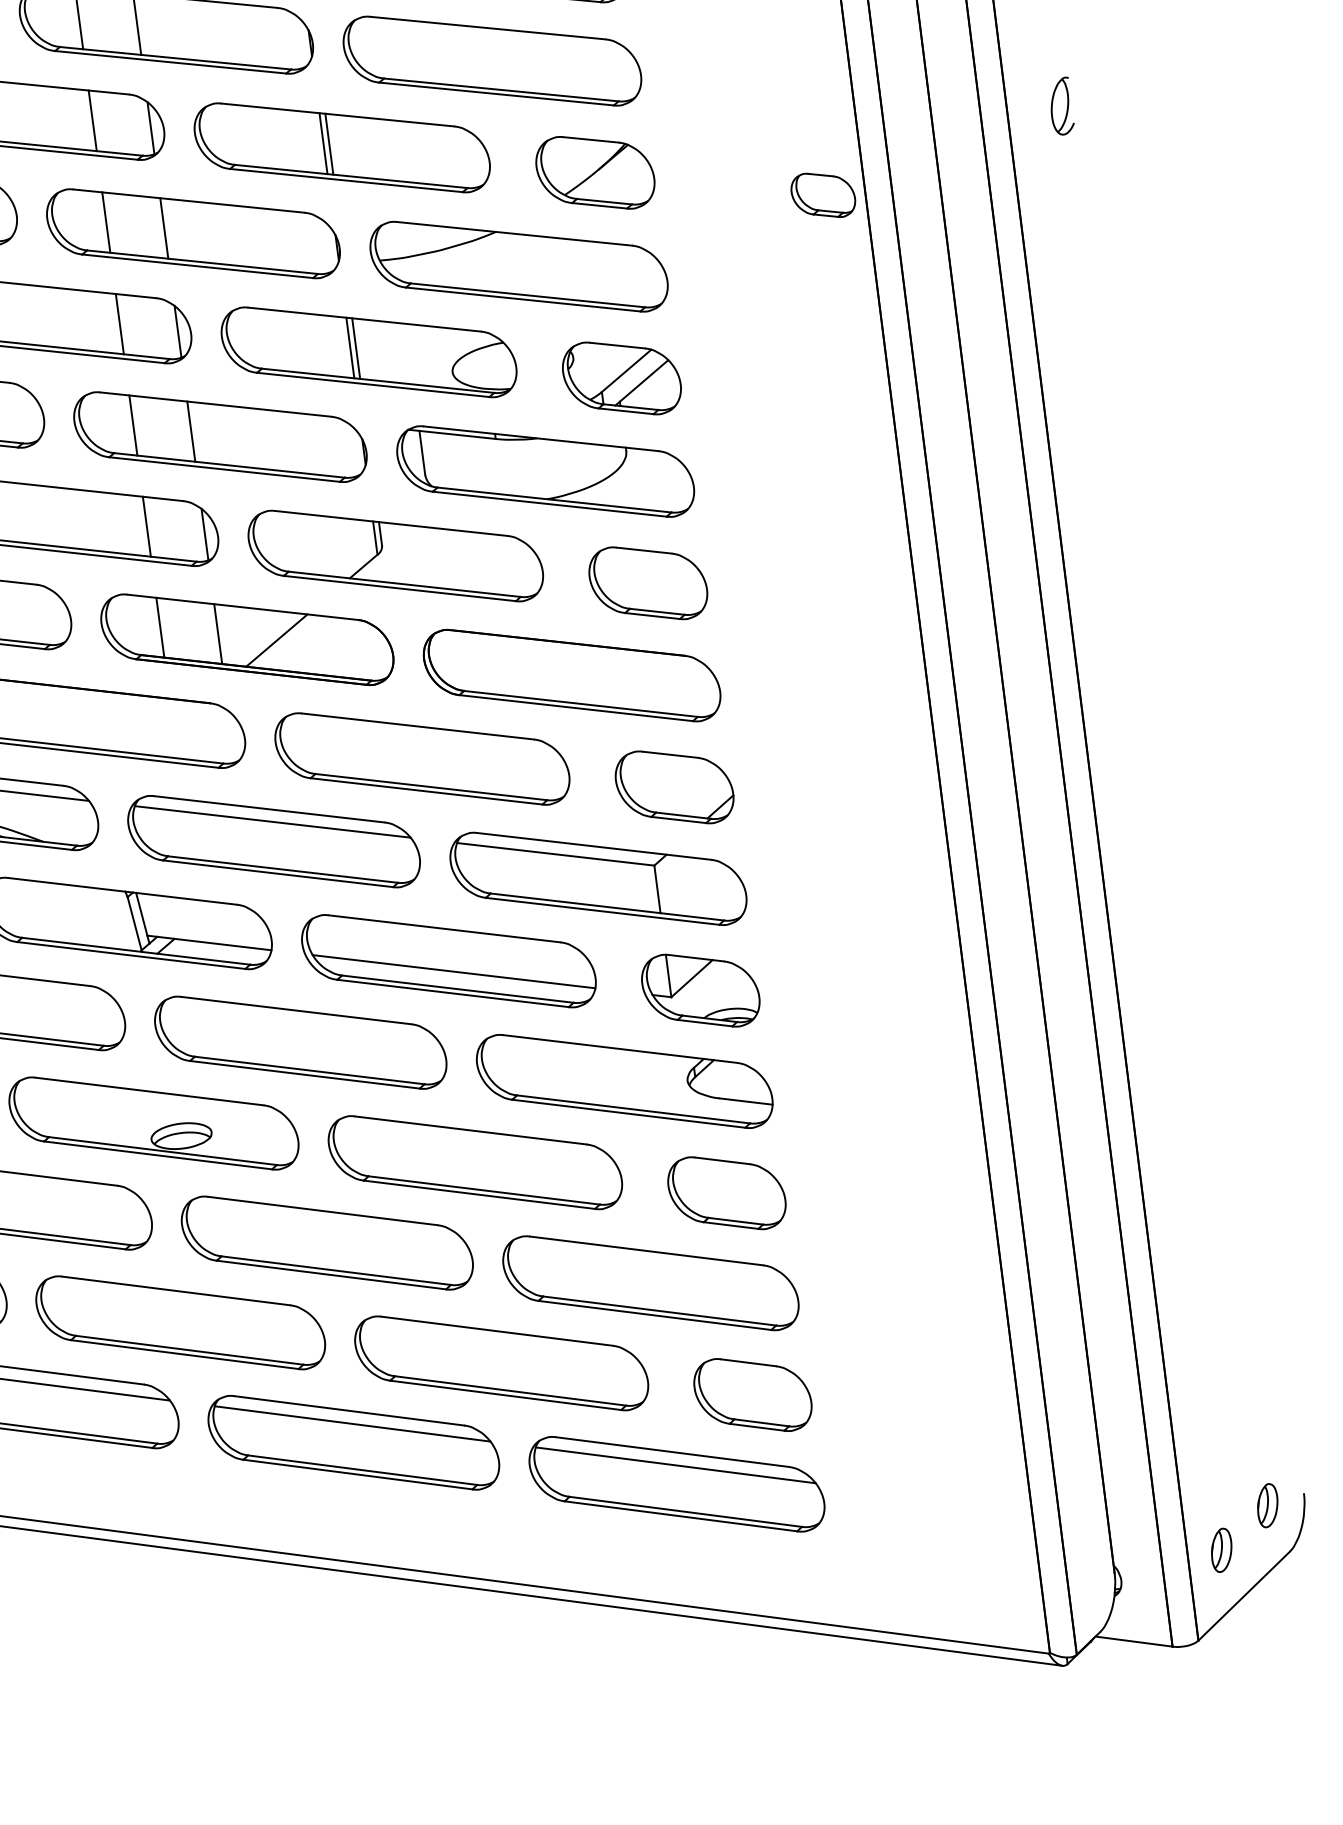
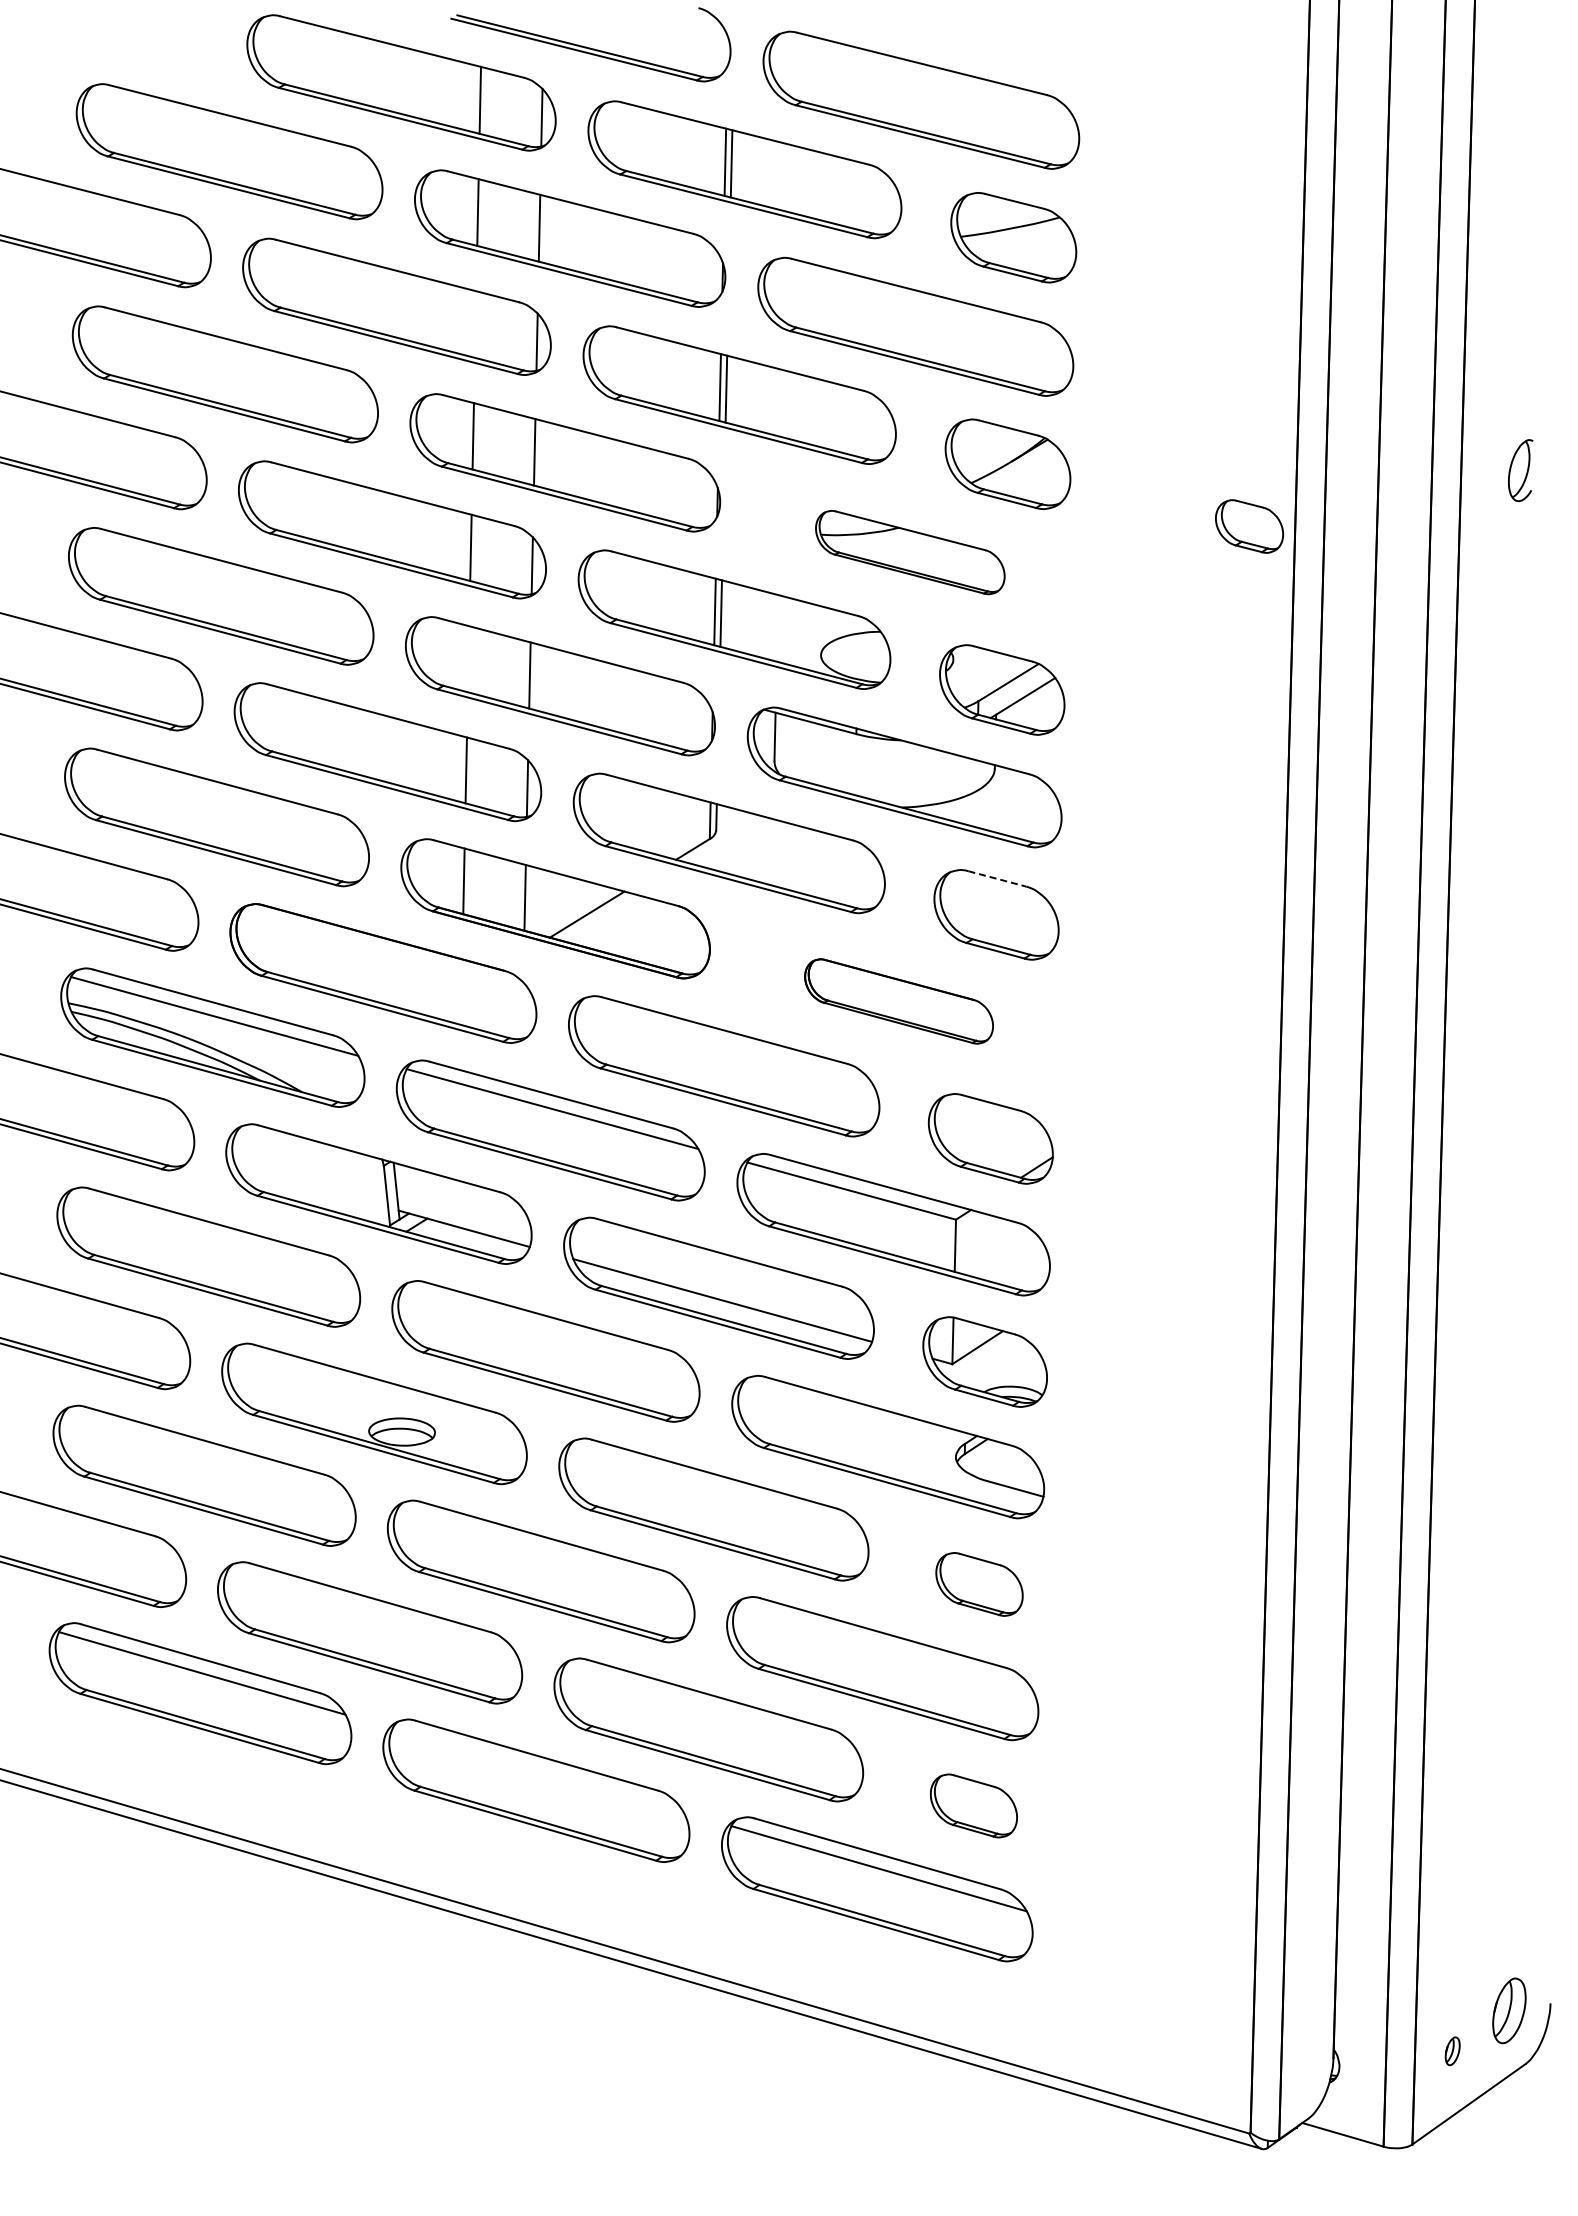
line: (92, 120) -> (475, 324), removed
part: (519, 266) -> (910, 552), size x0.6
line: (133, 425) -> (468, 659), removed
line: (644, 551) -> (997, 879), solid -> dashed
part: (571, 675) -> (898, 1001), size x0.6
part: (726, 1193) -> (979, 1584), size x0.7
part: (752, 1394) -> (973, 1805), size x0.7
line: (351, 1424) -> (537, 1770), removed
part: (1267, 1505) -> (1509, 2010), size x1.4
part: (1221, 1550) -> (1452, 2051), size x0.6

